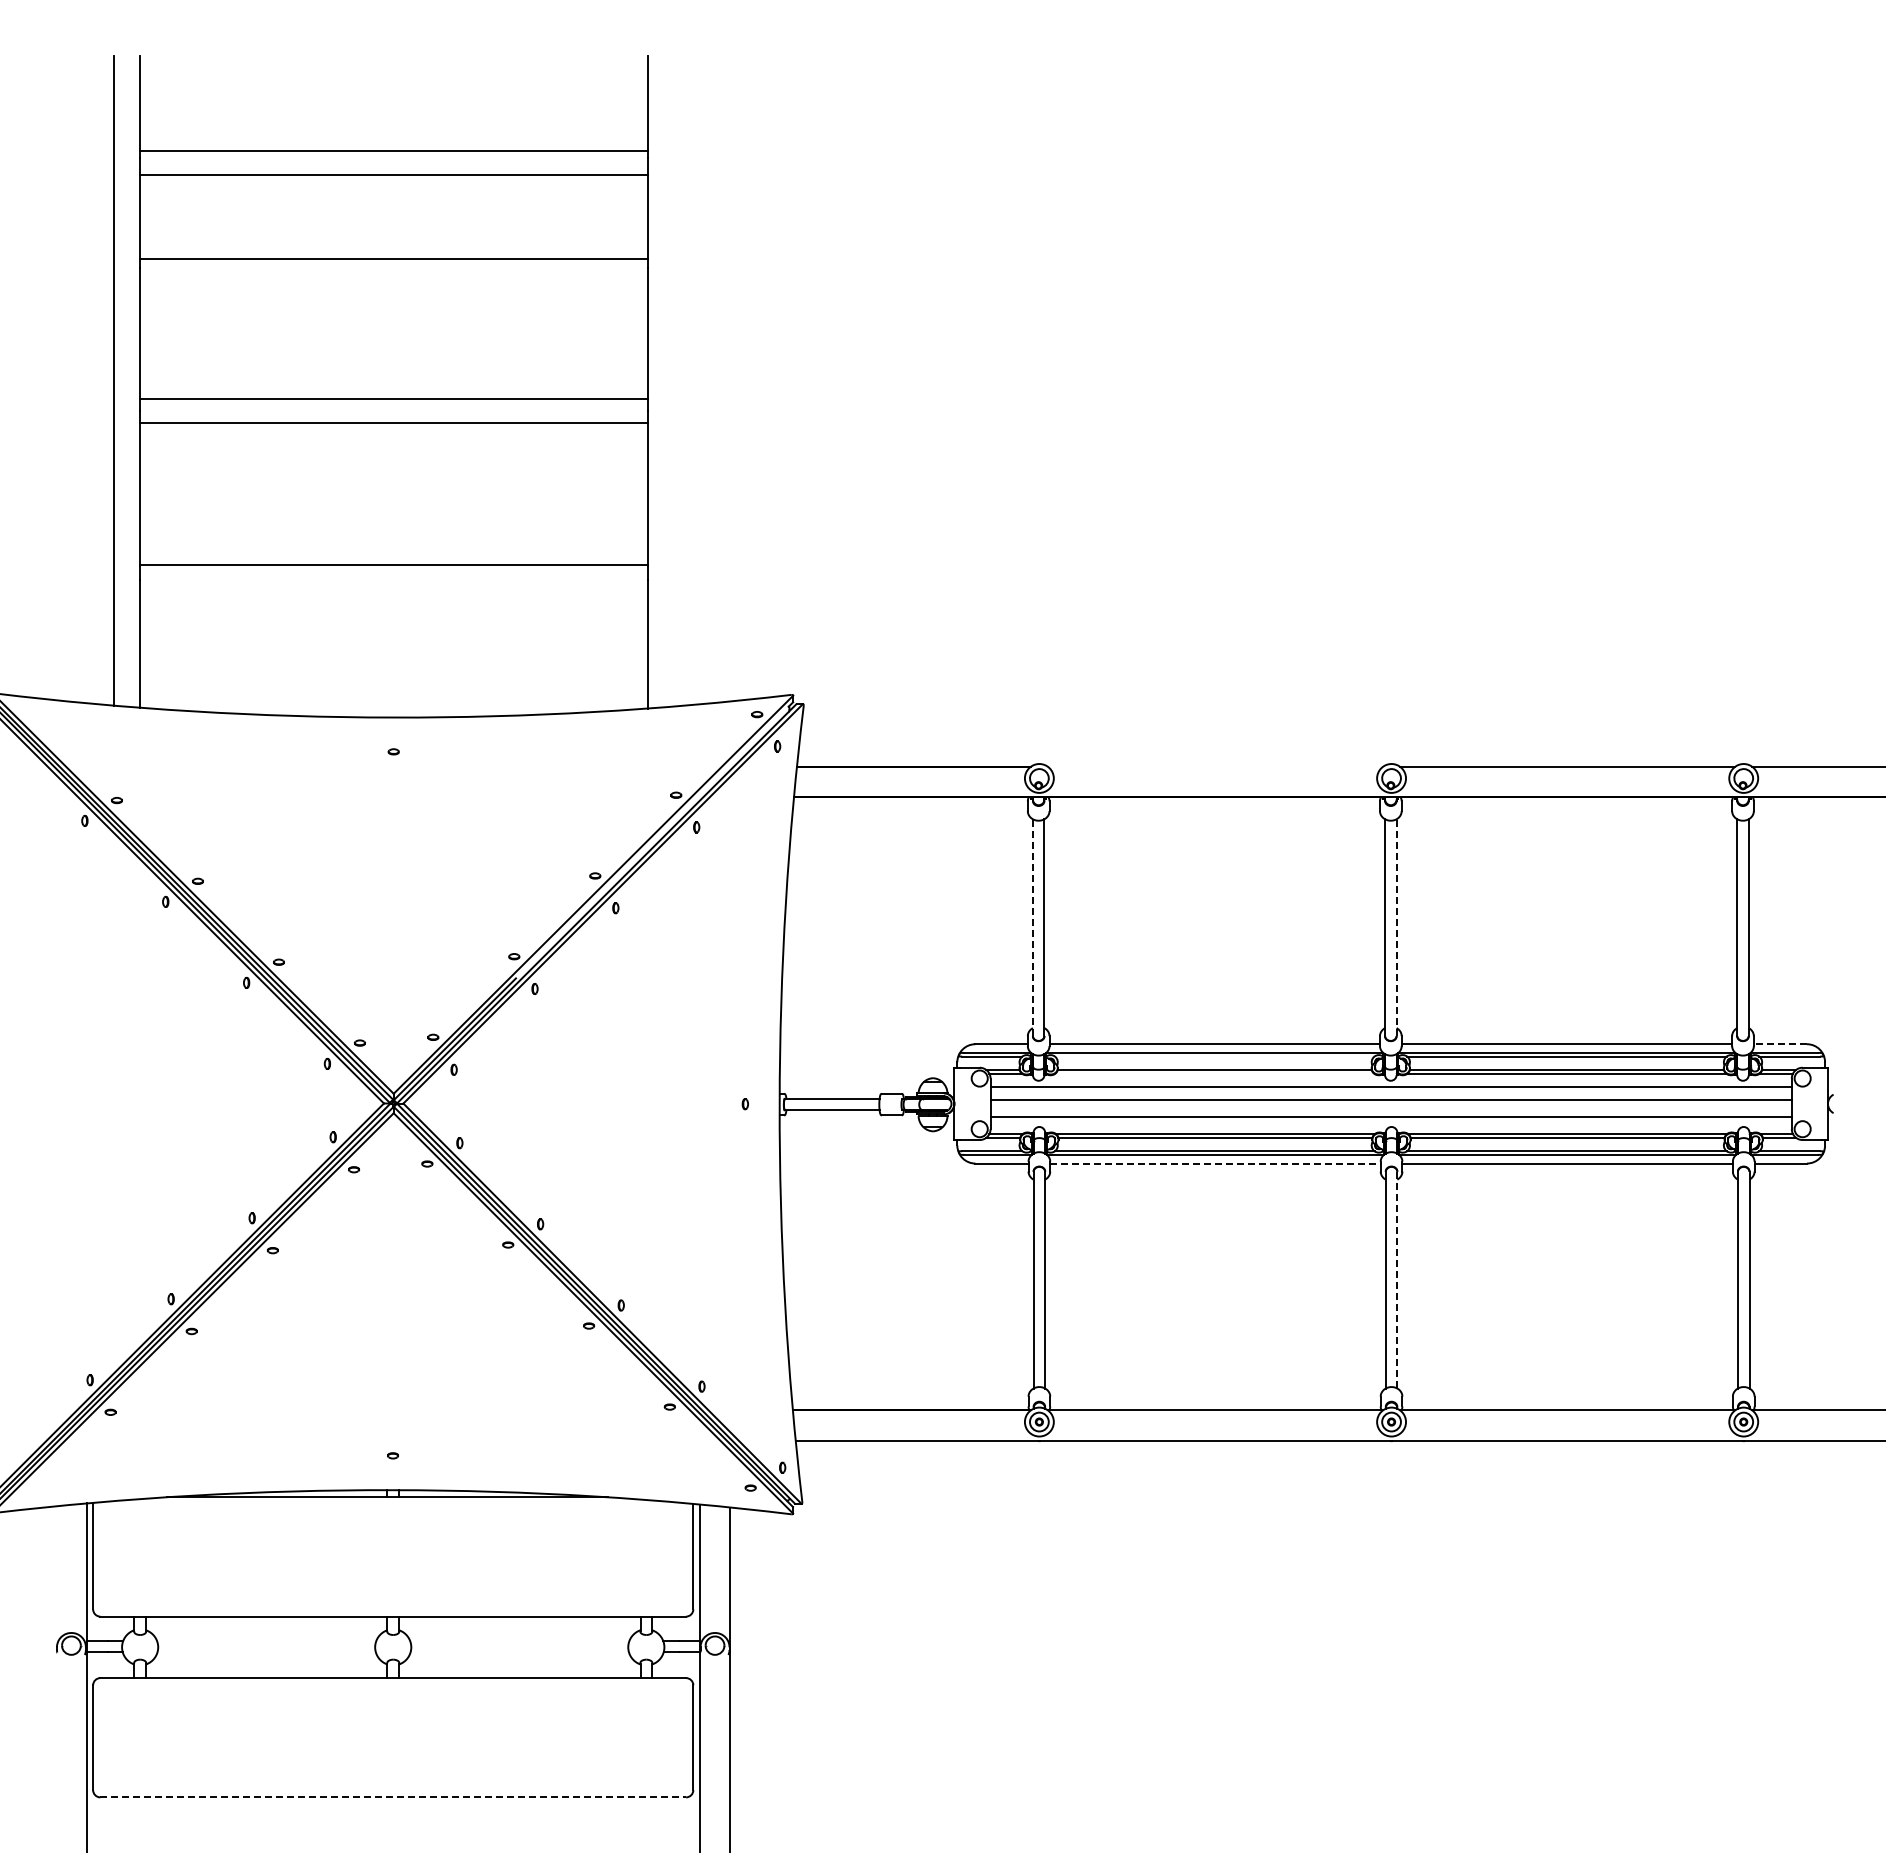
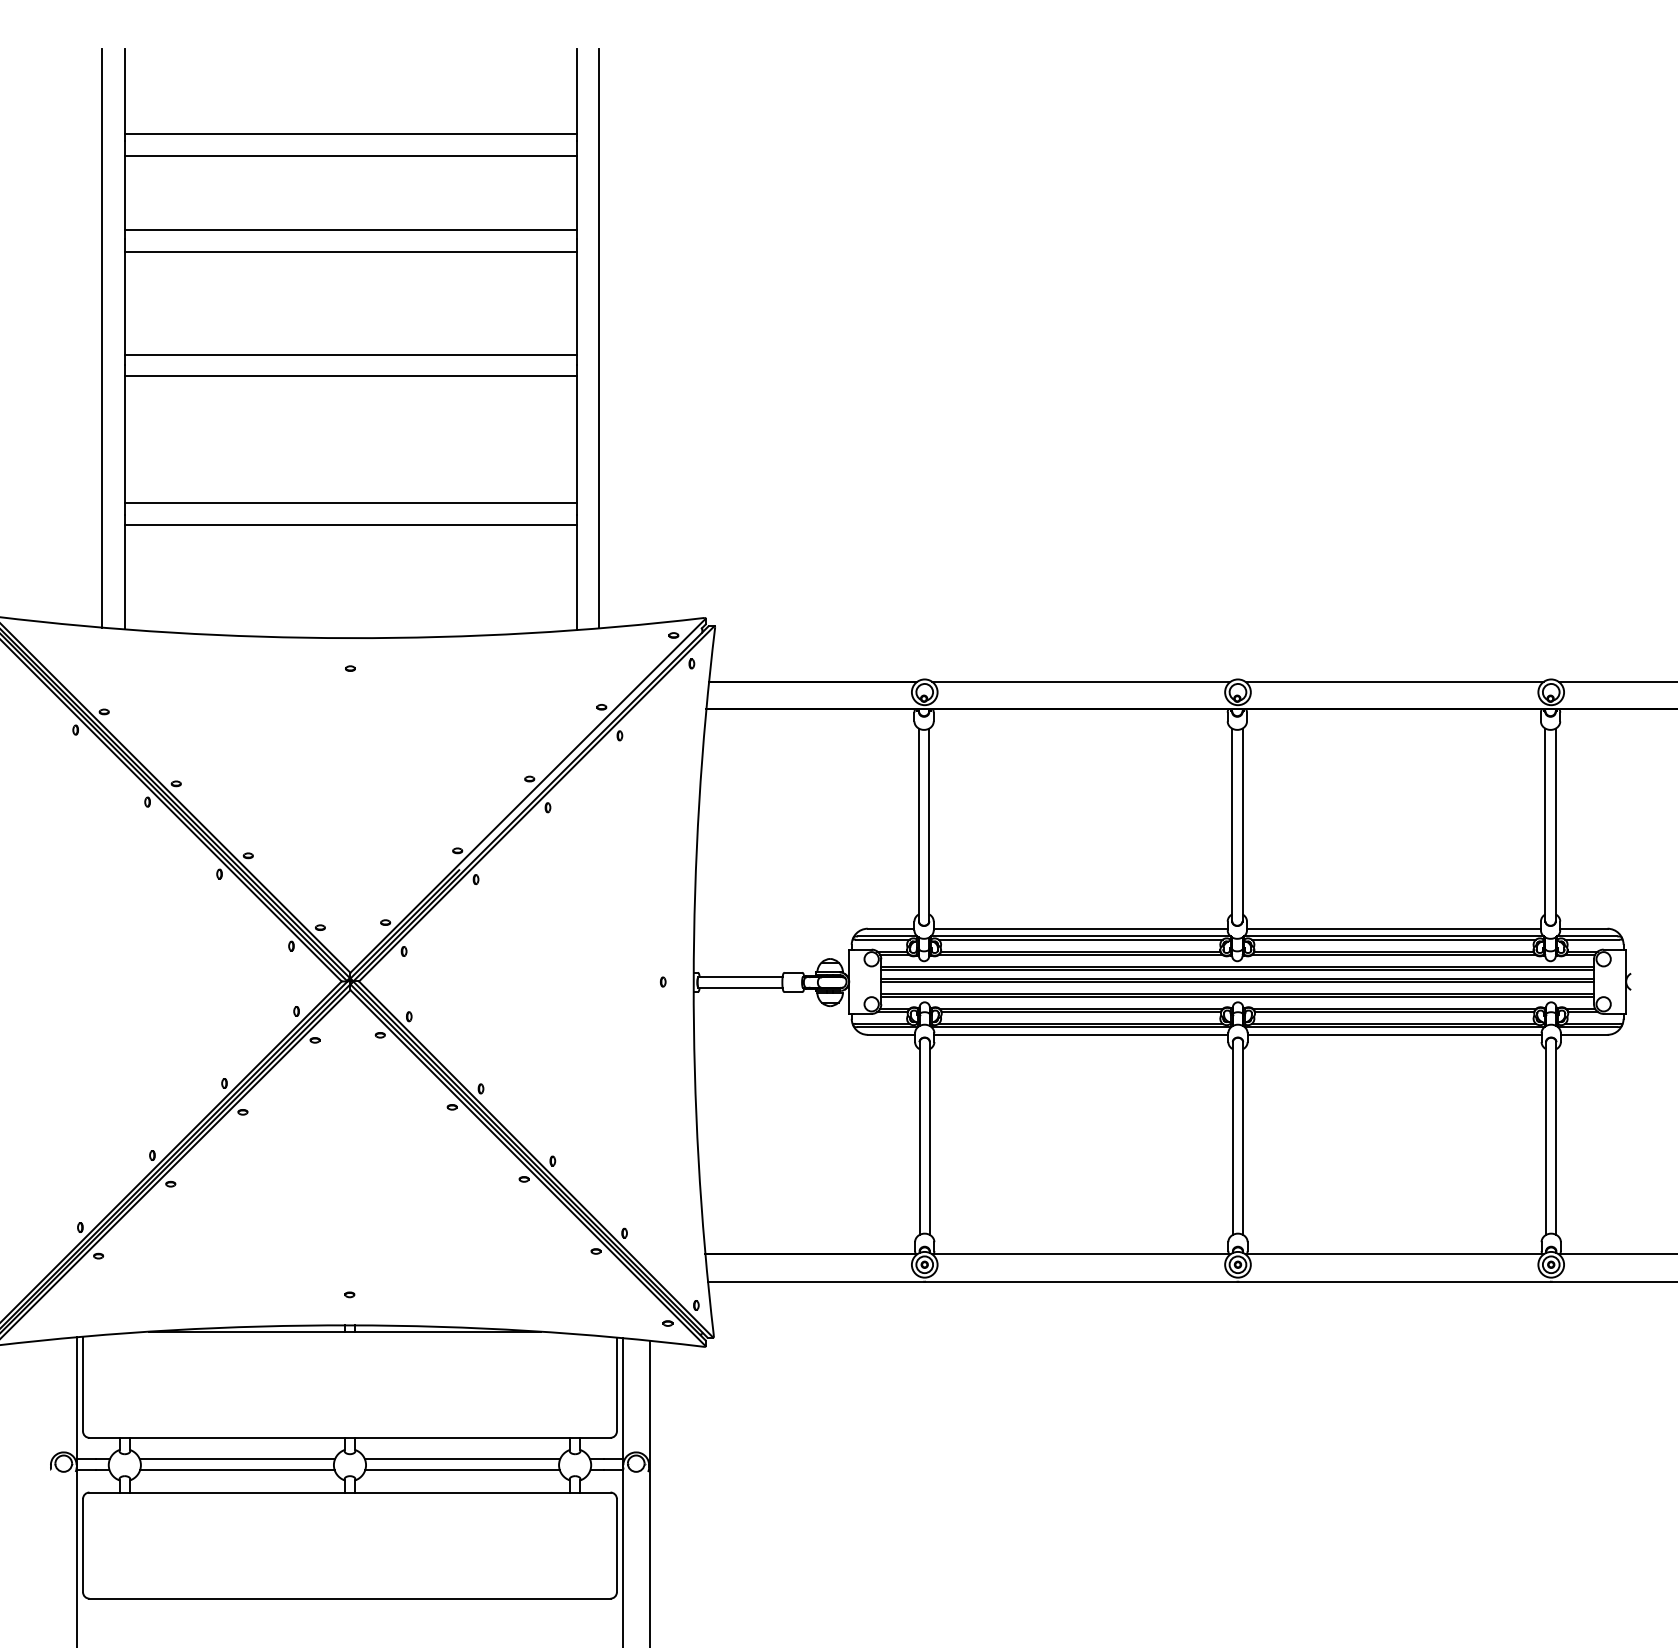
line: (393, 283) -> (350, 252), added
line: (673, 380) -> (599, 338), added
line: (393, 589) -> (350, 524), added
line: (1215, 766) -> (1081, 681), added
line: (1032, 927) -> (918, 824), dashed -> solid
line: (1396, 927) -> (1242, 824), dashed -> solid
line: (1780, 1044) -> (1583, 928), dashed -> solid
line: (1214, 1056) -> (1080, 939), added
line: (1214, 1073) -> (1080, 954), added
line: (1390, 1090) -> (1237, 969), added
line: (1390, 1103) -> (1237, 981), added
line: (1390, 1120) -> (1237, 996), added
line: (1215, 1163) -> (1081, 1034), dashed -> solid
line: (1397, 1280) -> (1243, 1138), dashed -> solid
line: (266, 1640) -> (237, 1459), added
line: (519, 1640) -> (462, 1459), added
line: (266, 1652) -> (237, 1469), added
line: (519, 1652) -> (462, 1469), added
line: (393, 1797) -> (350, 1598), dashed -> solid

